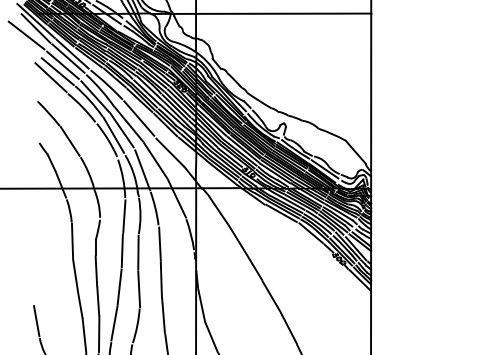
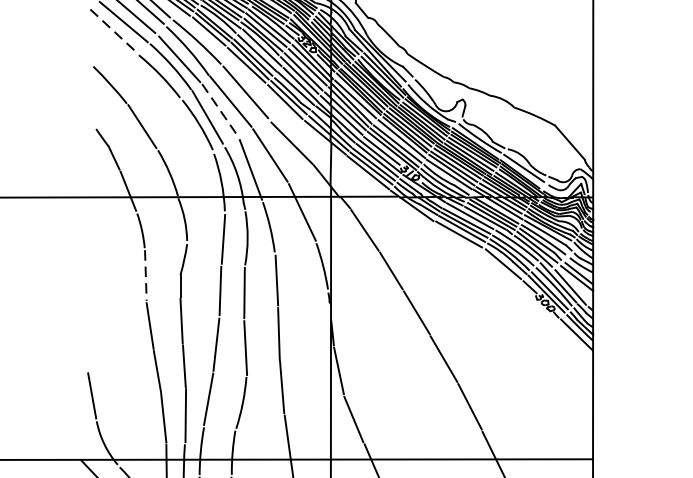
line: (51, 77) -> (114, 30), solid -> dashed
line: (121, 130) -> (219, 110), solid -> dashed
line: (72, 240) -> (145, 275), solid -> dashed

